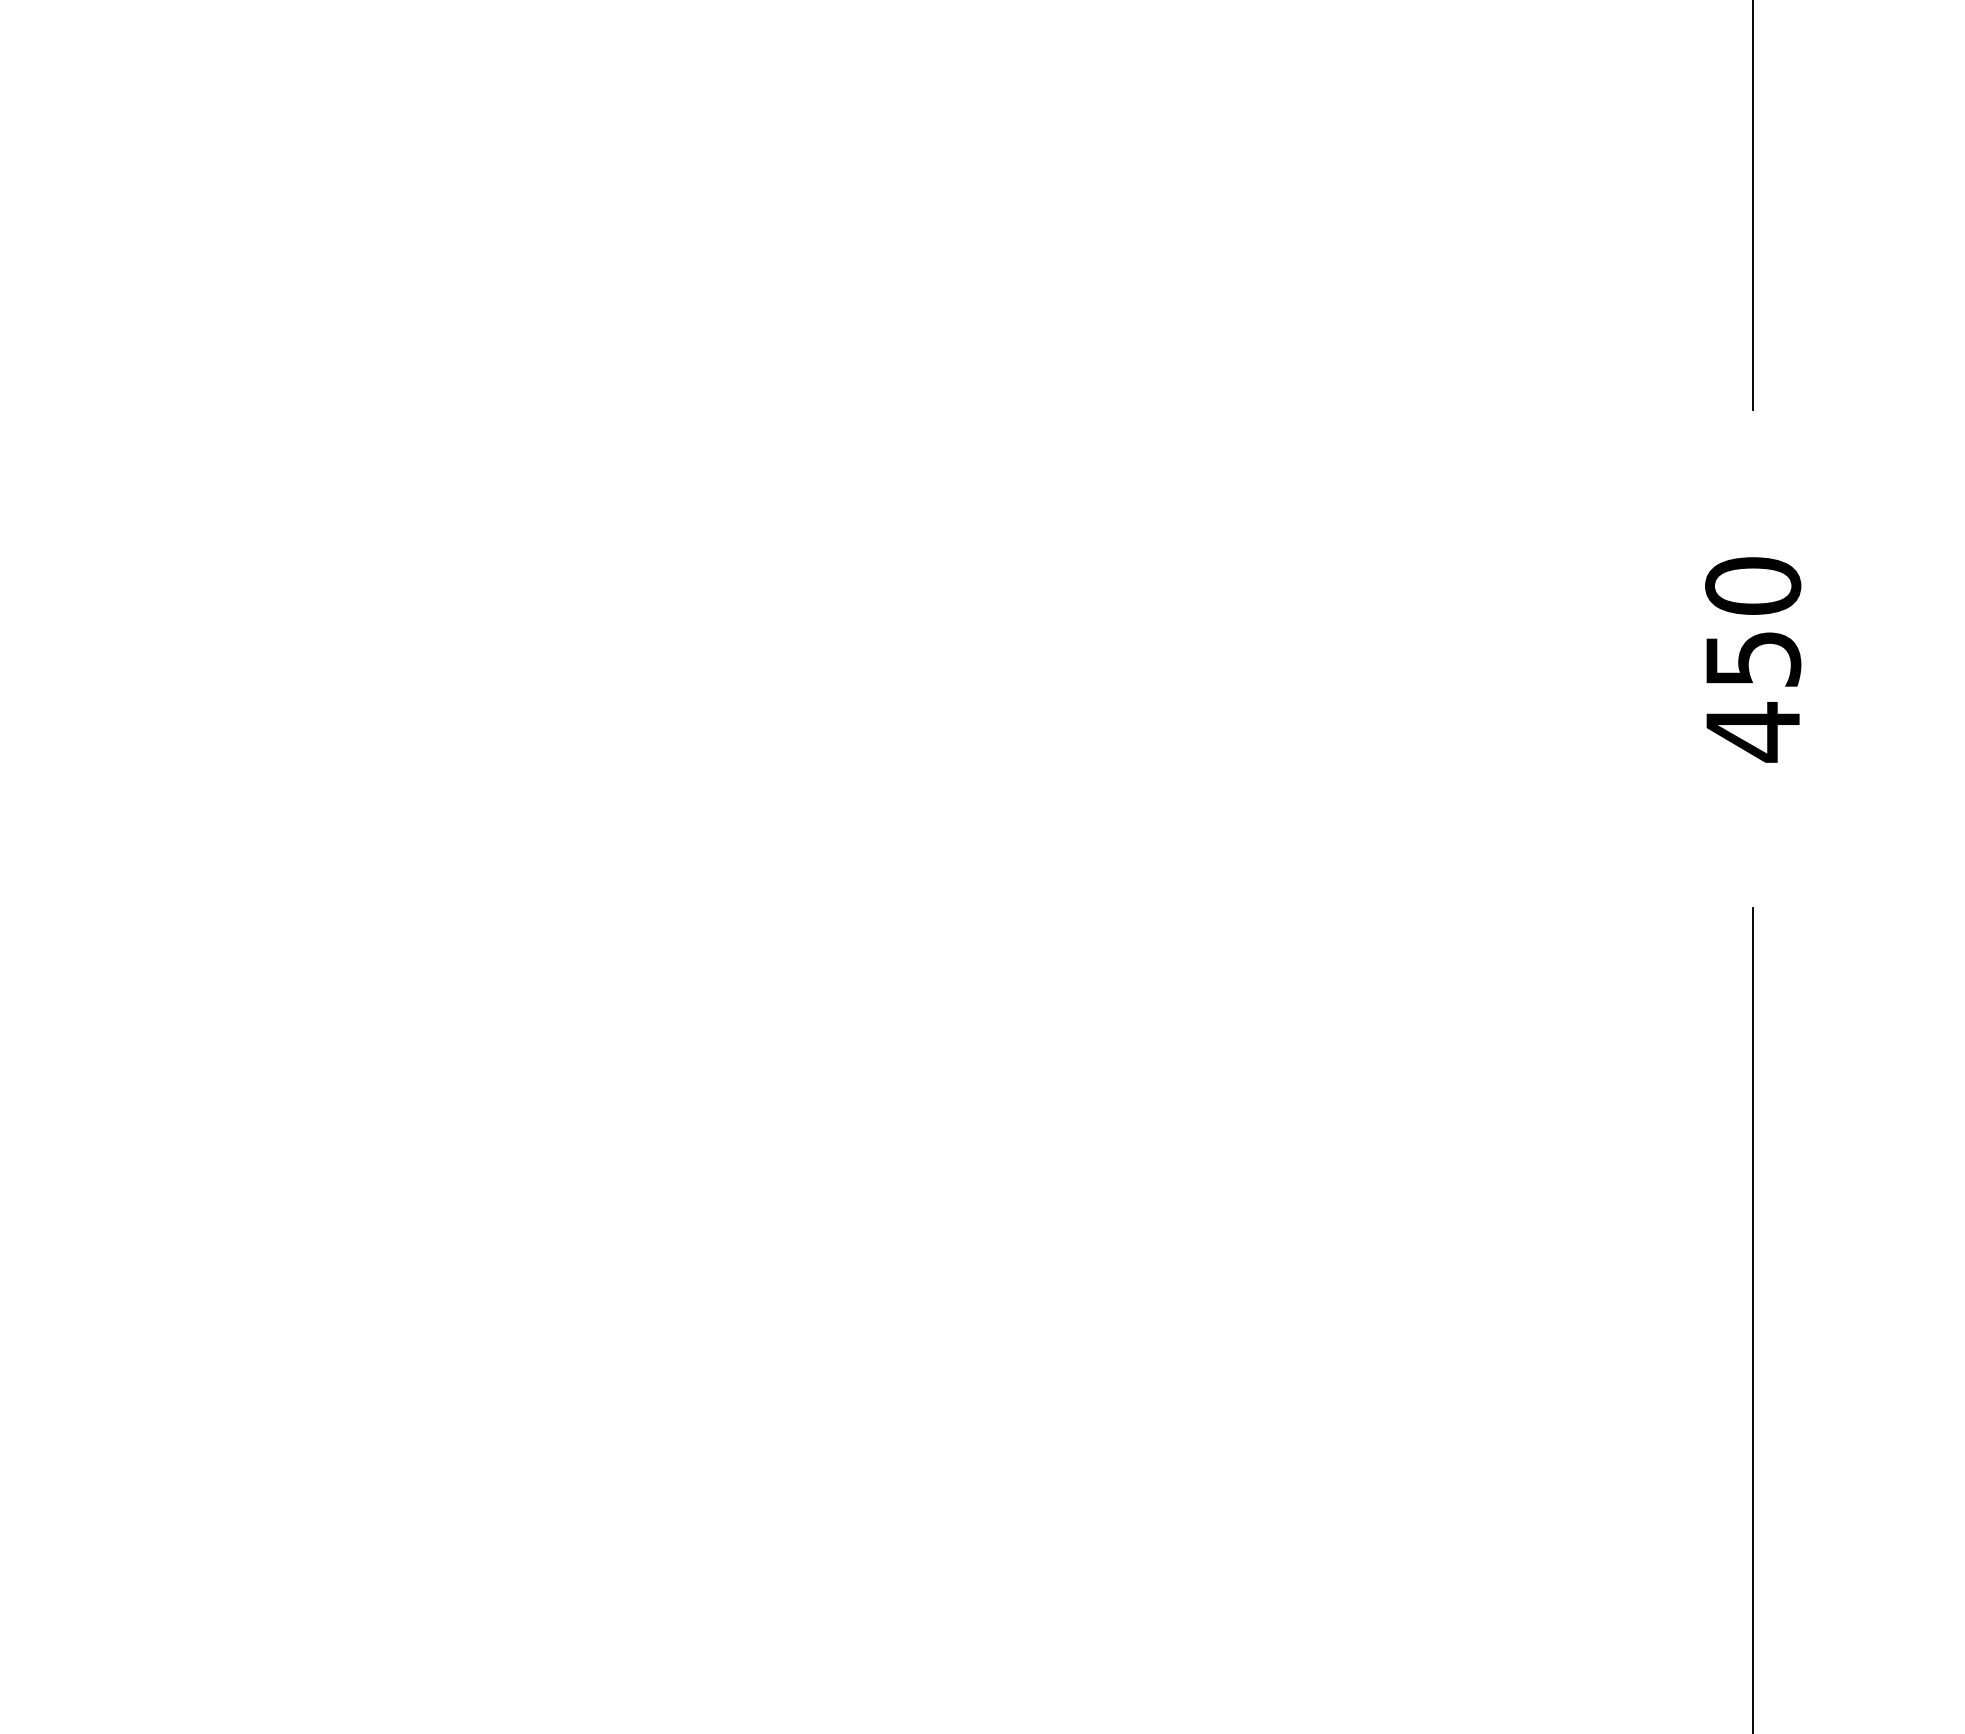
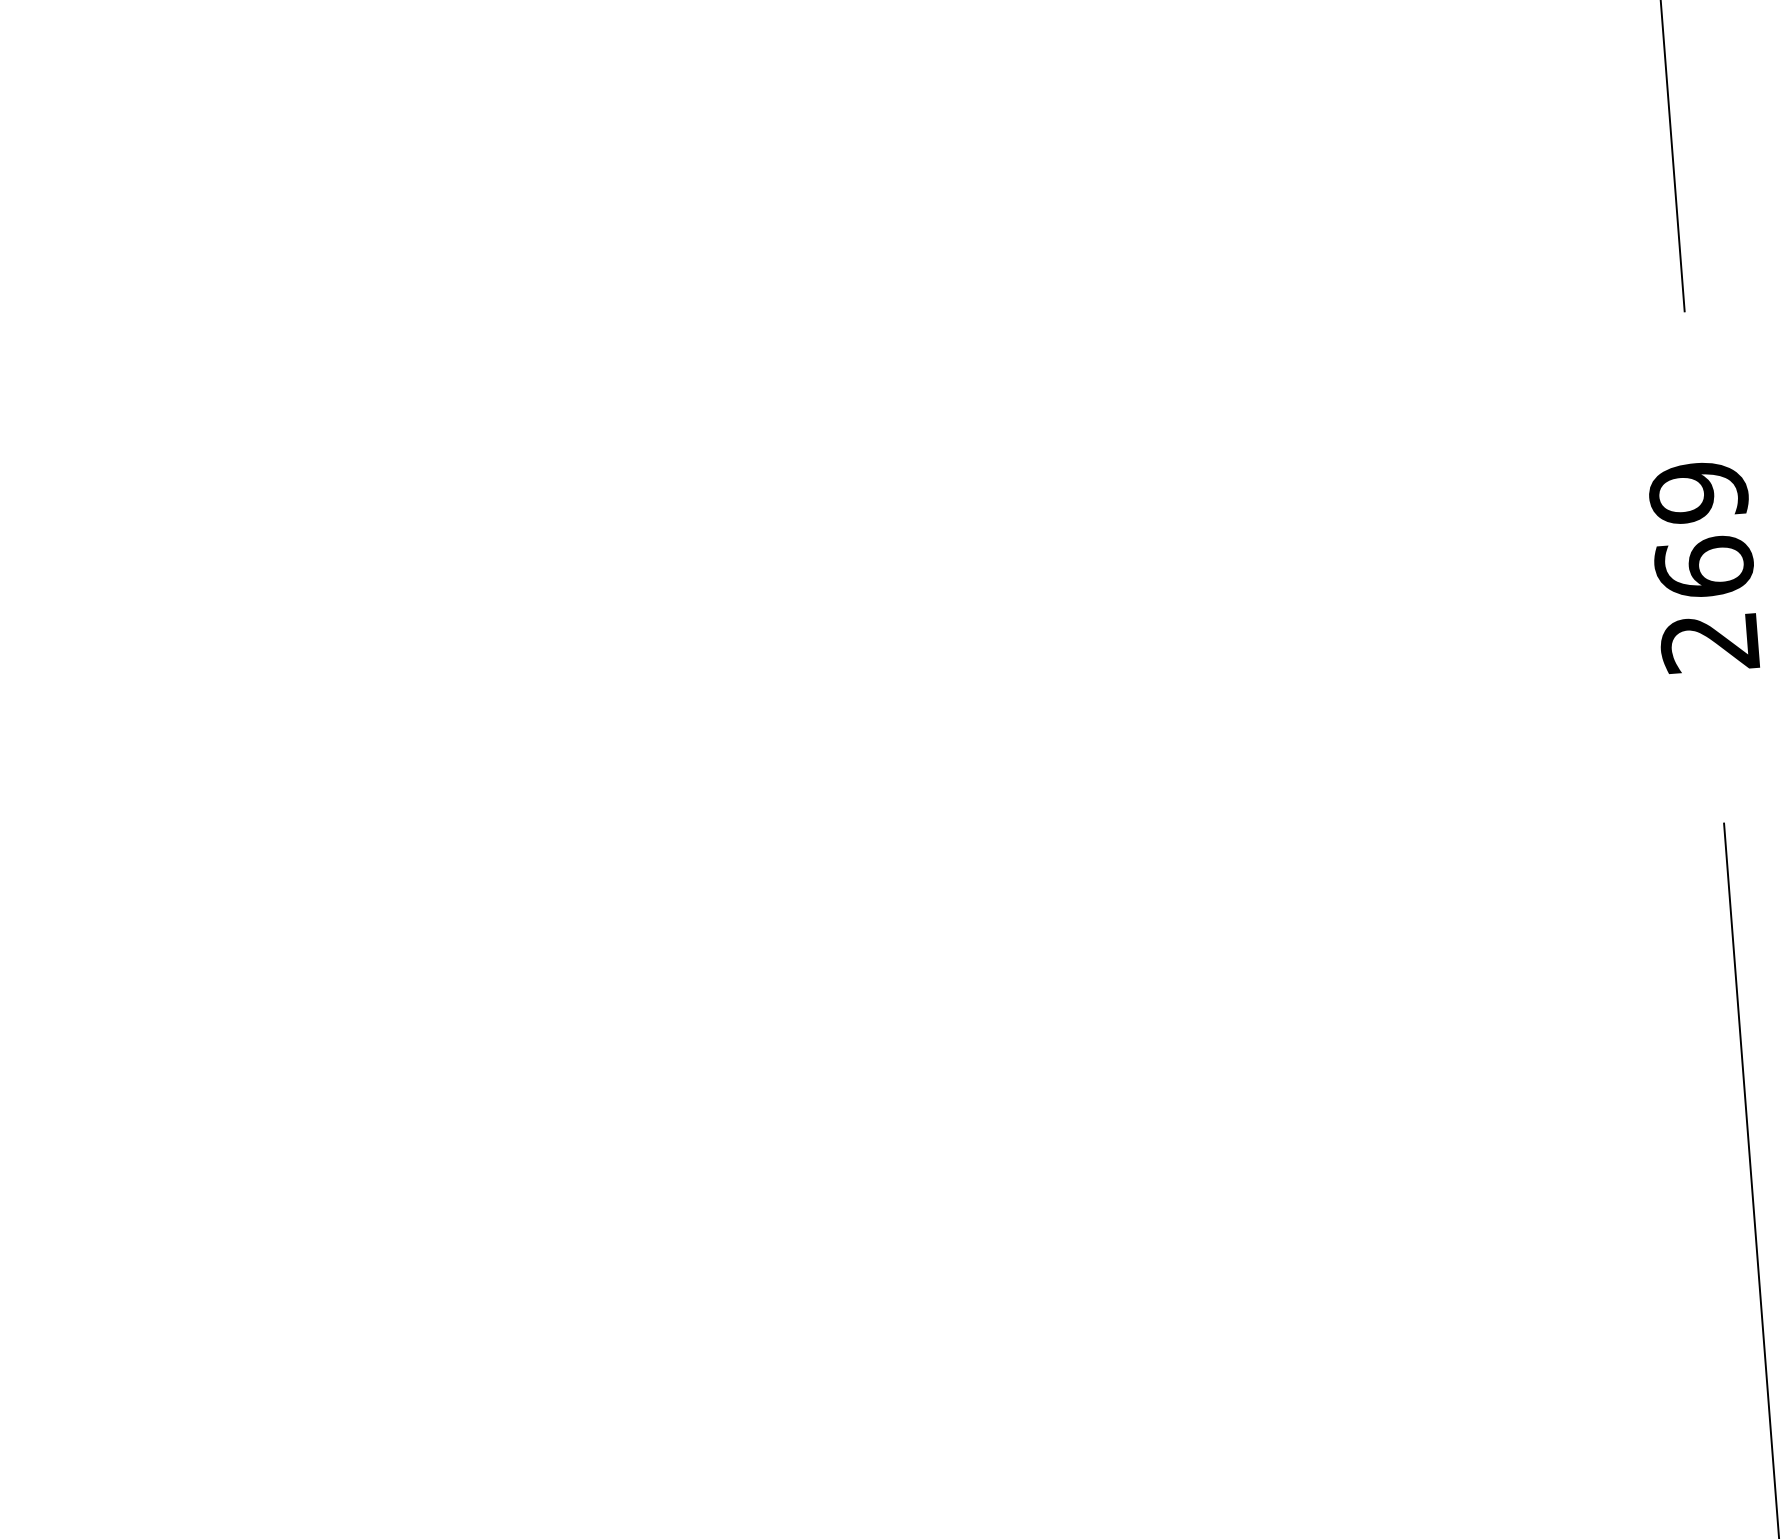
text: (1753, 659) -> (1704, 567), 450 -> 269

